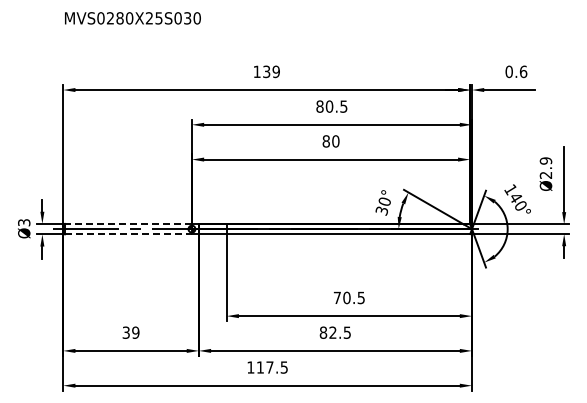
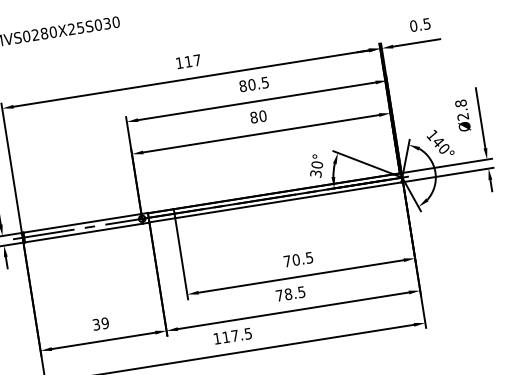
text: (271, 71) -> (192, 60), 139 -> 117
text: (523, 71) -> (426, 23), 0.6 -> 0.5
text: (546, 160) -> (461, 102), Ø2.9 -> Ø2.8
line: (127, 223) -> (81, 223), dashed -> solid
line: (128, 234) -> (84, 233), dashed -> solid
text: (327, 332) -> (283, 294), 82.5 -> 78.5

